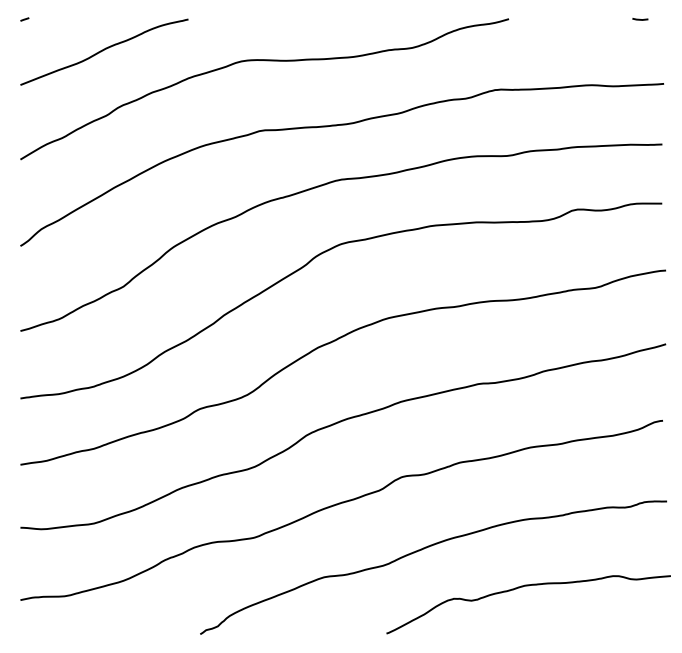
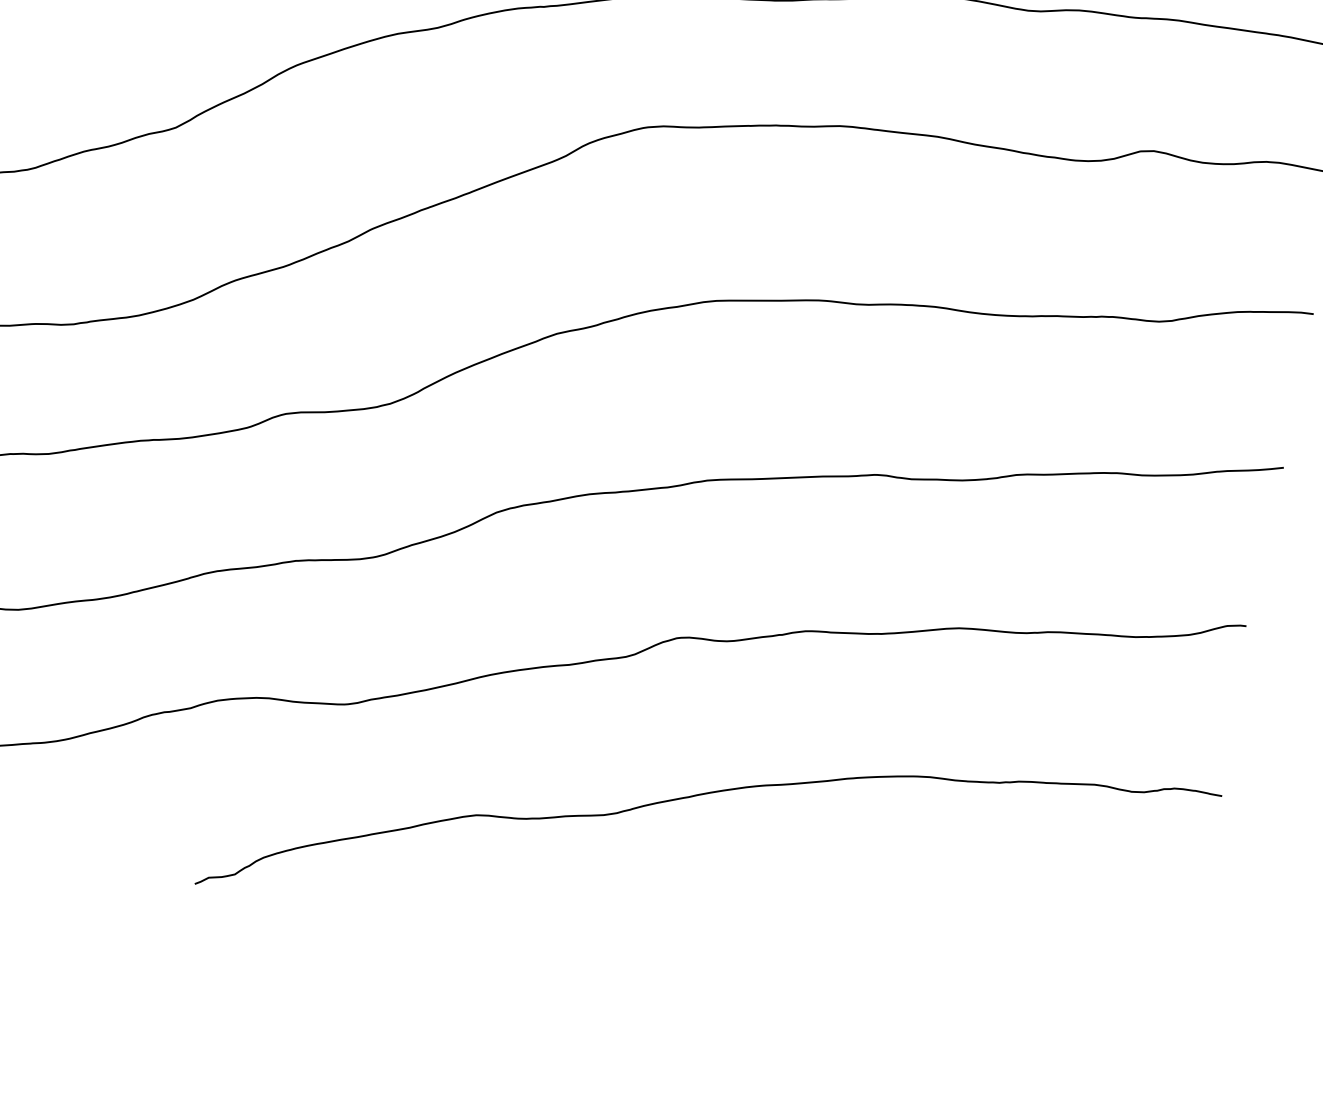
curve: (523, 587) -> (887, 917), removed

